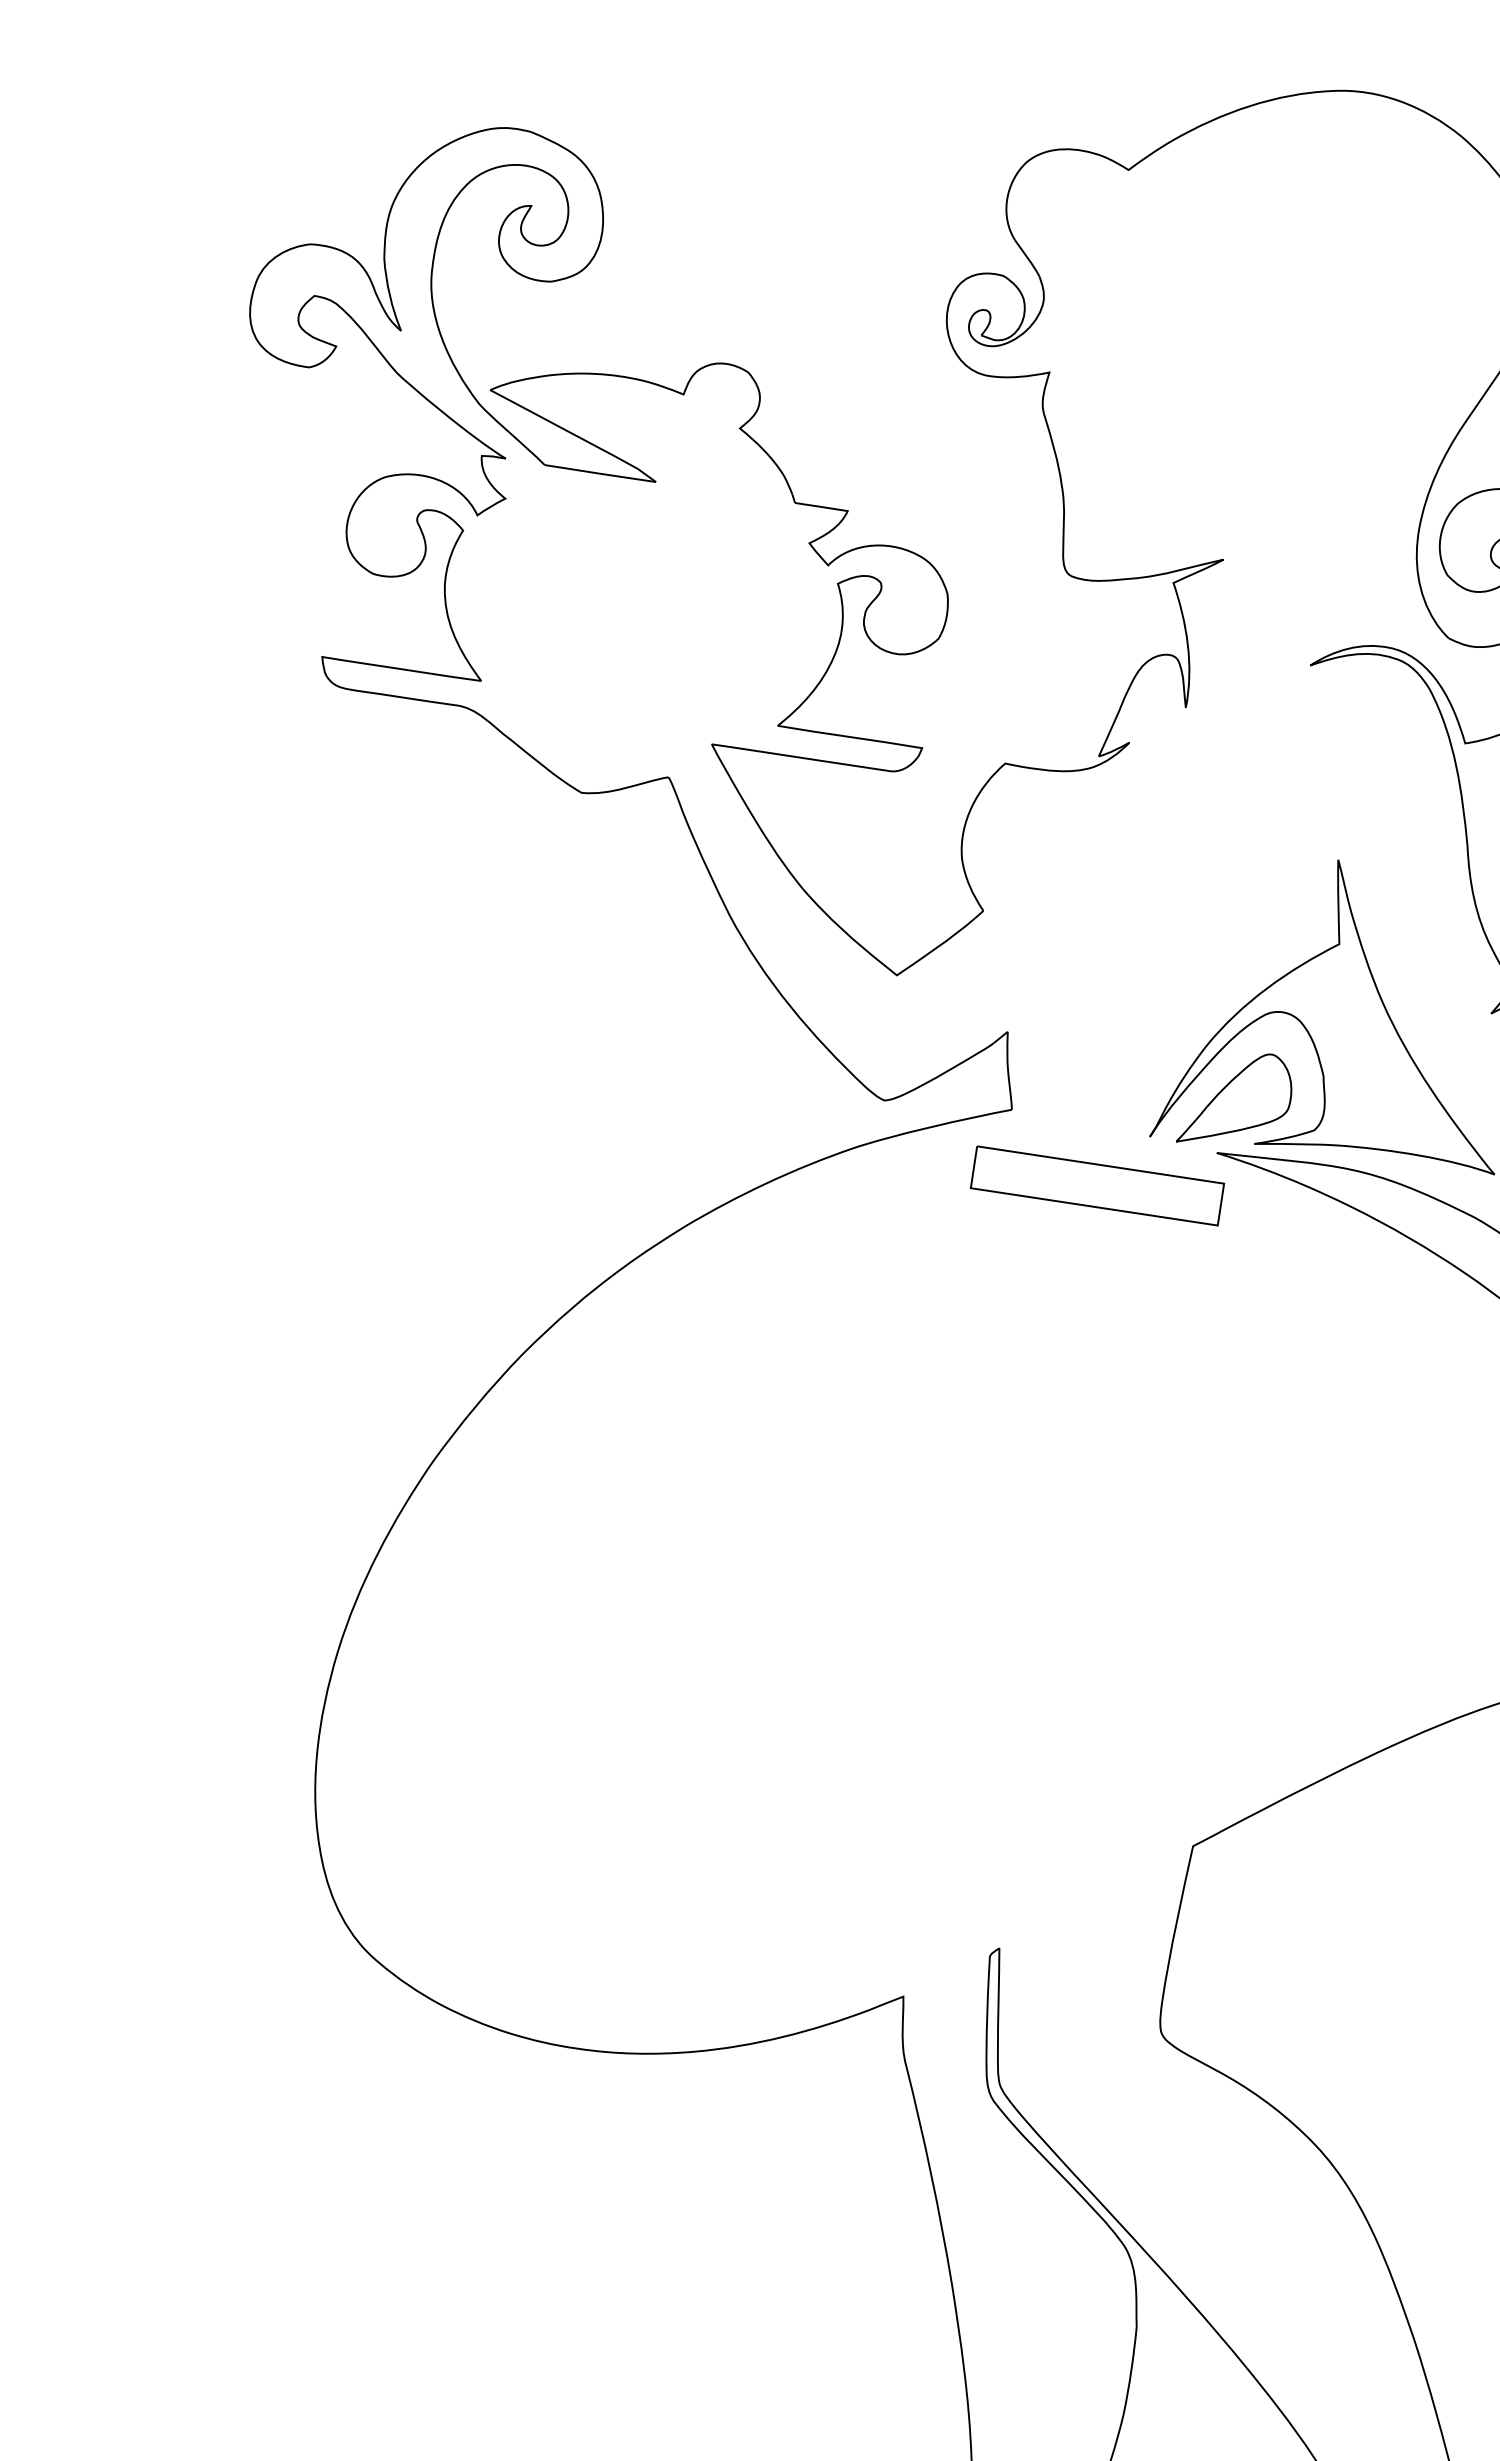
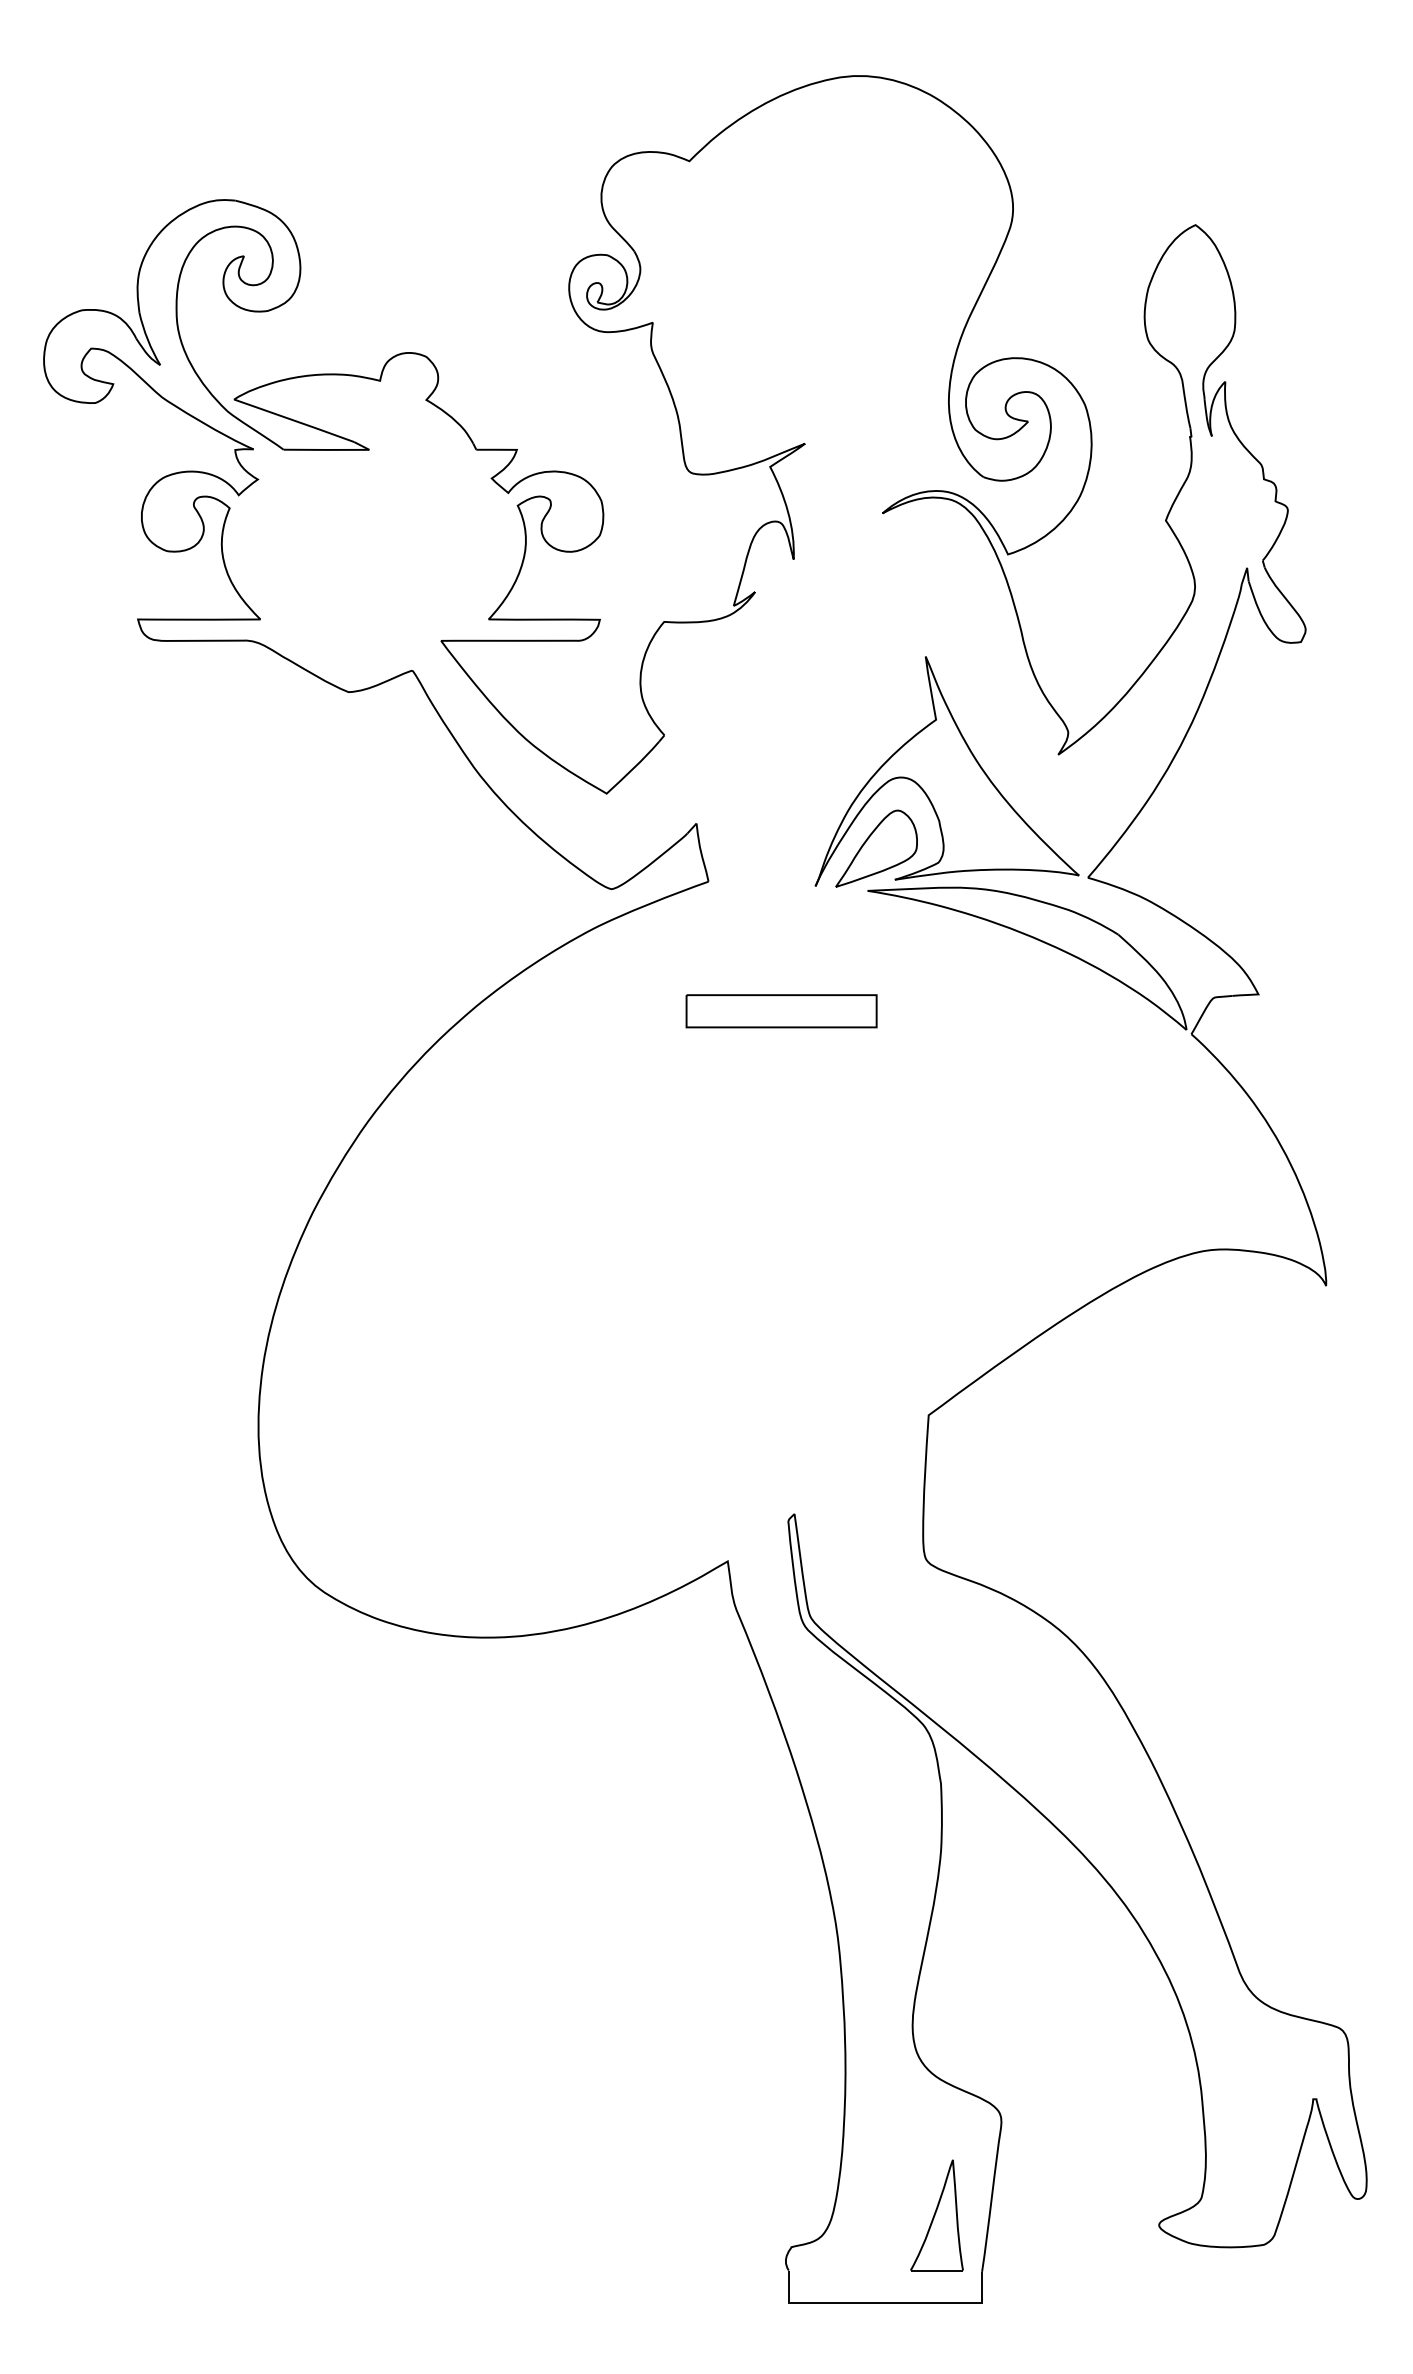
part: (1097, 1186) -> (781, 1011), moved

